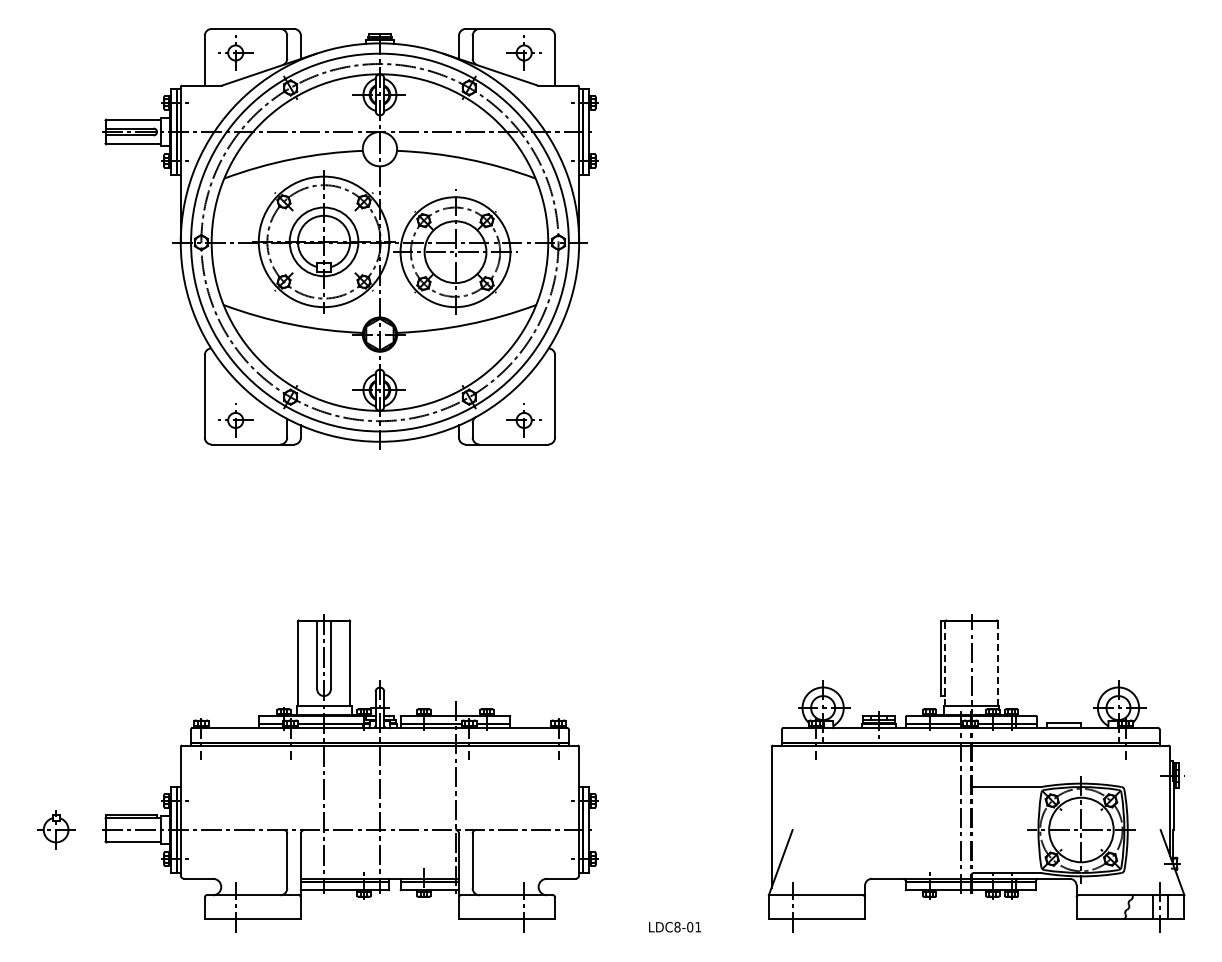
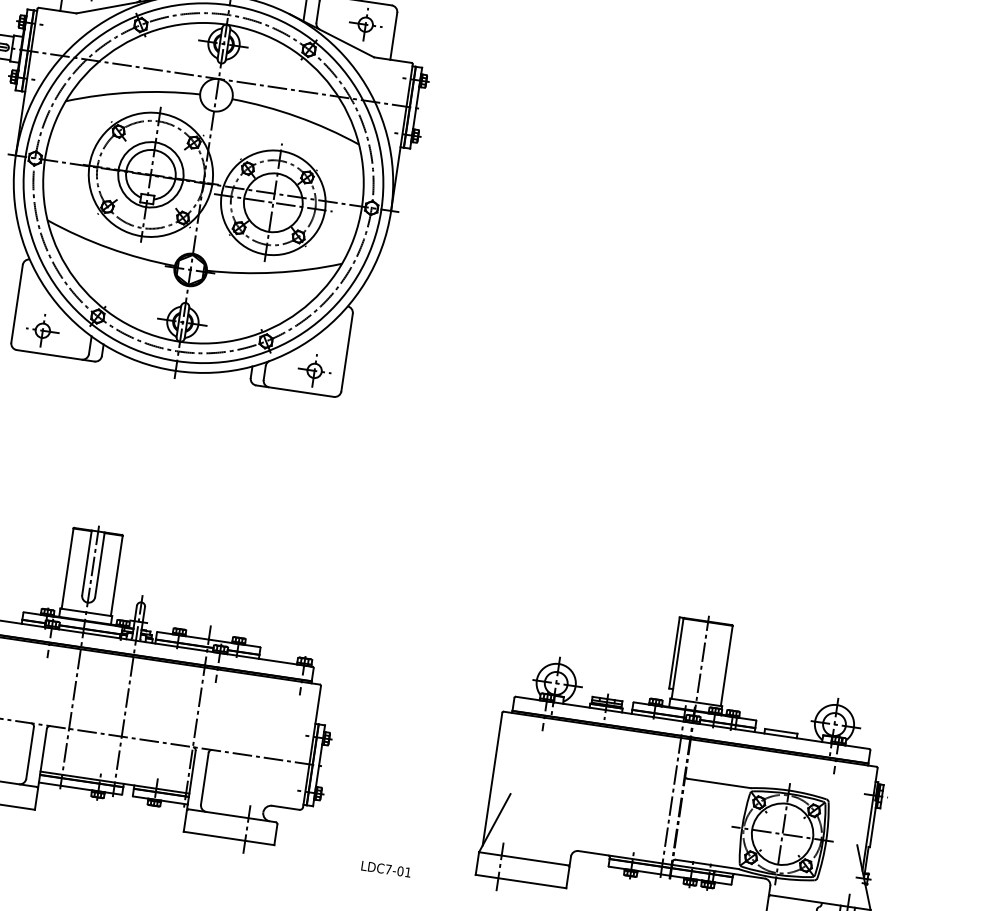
line: (945, 663) -> (677, 658), dashed -> solid
line: (997, 663) -> (726, 665), dashed -> solid
text: (677, 927) -> (388, 869), LDC8-01 -> LDC7-01

